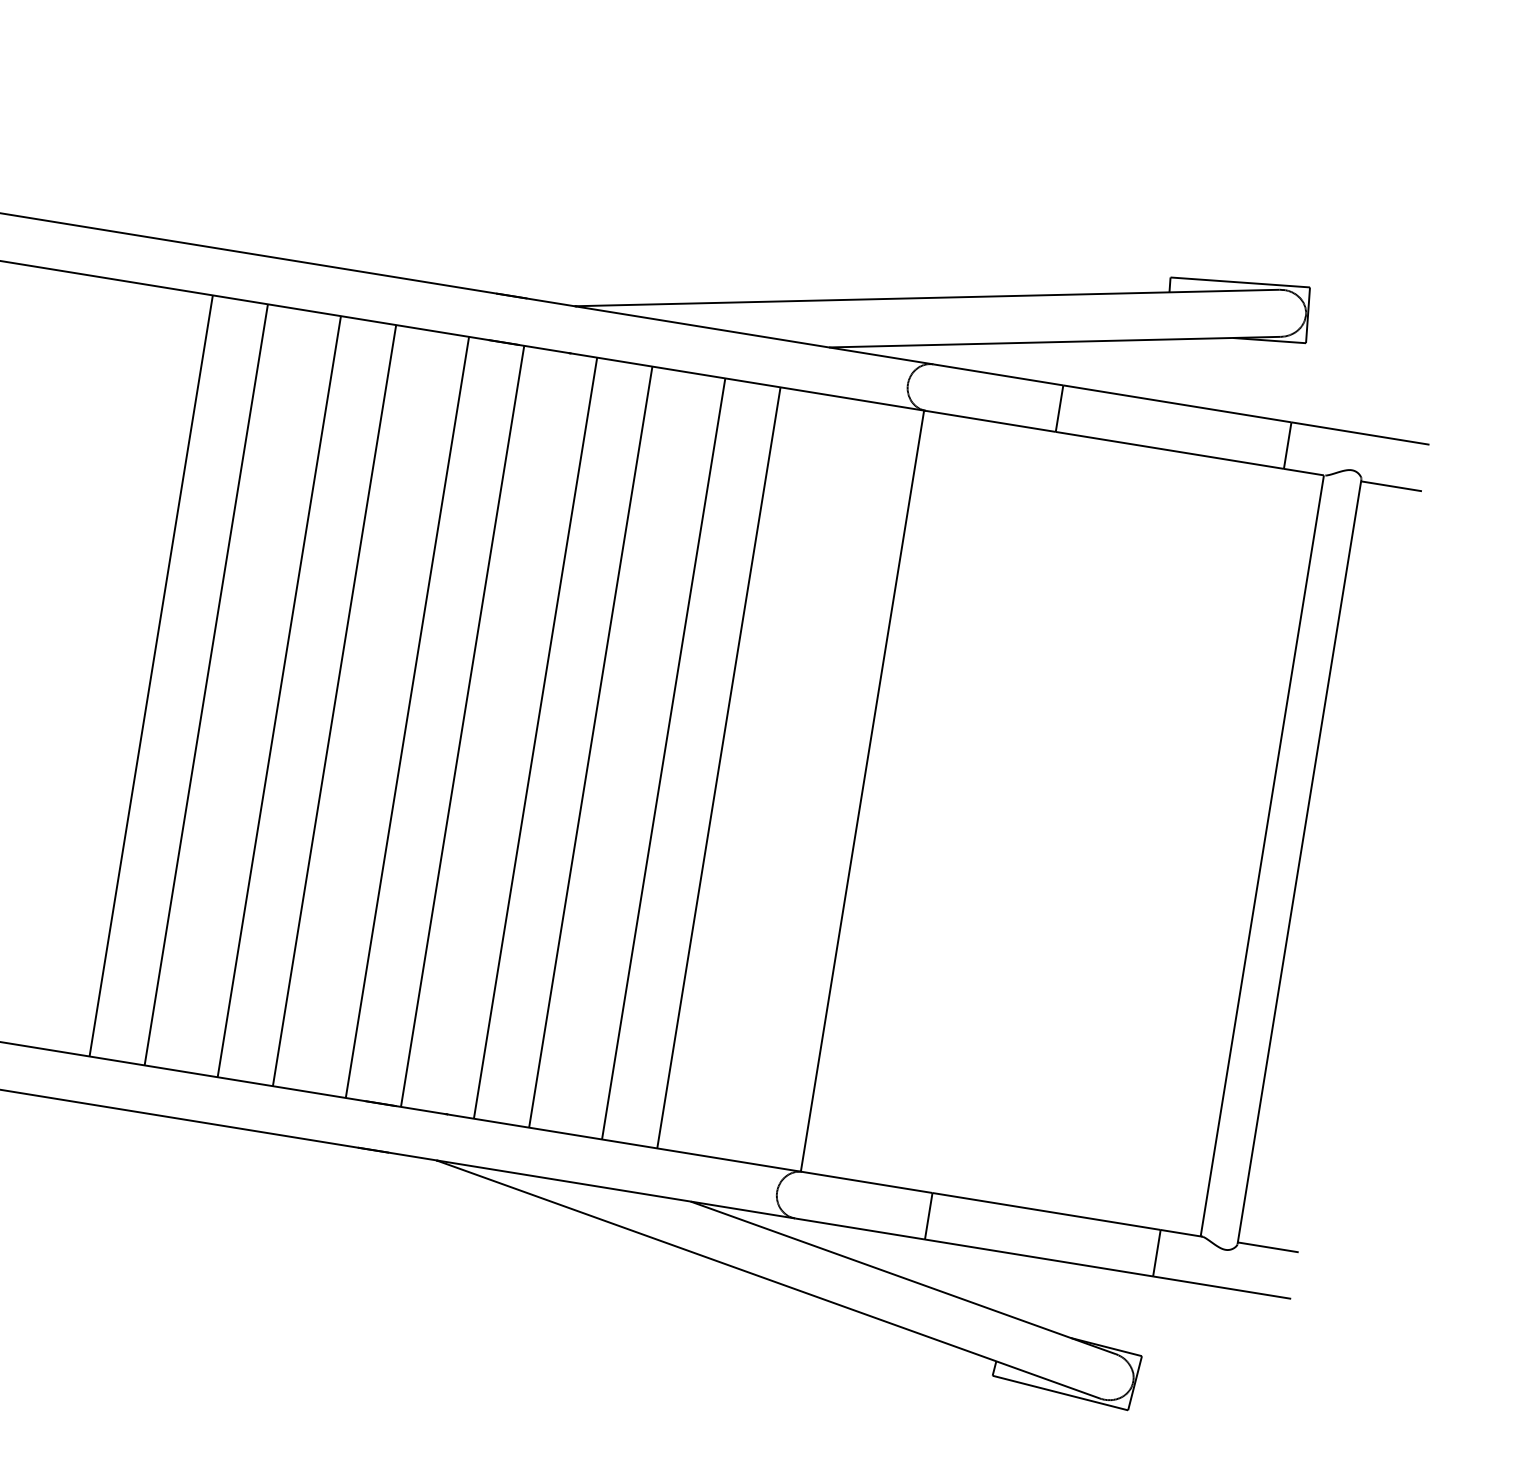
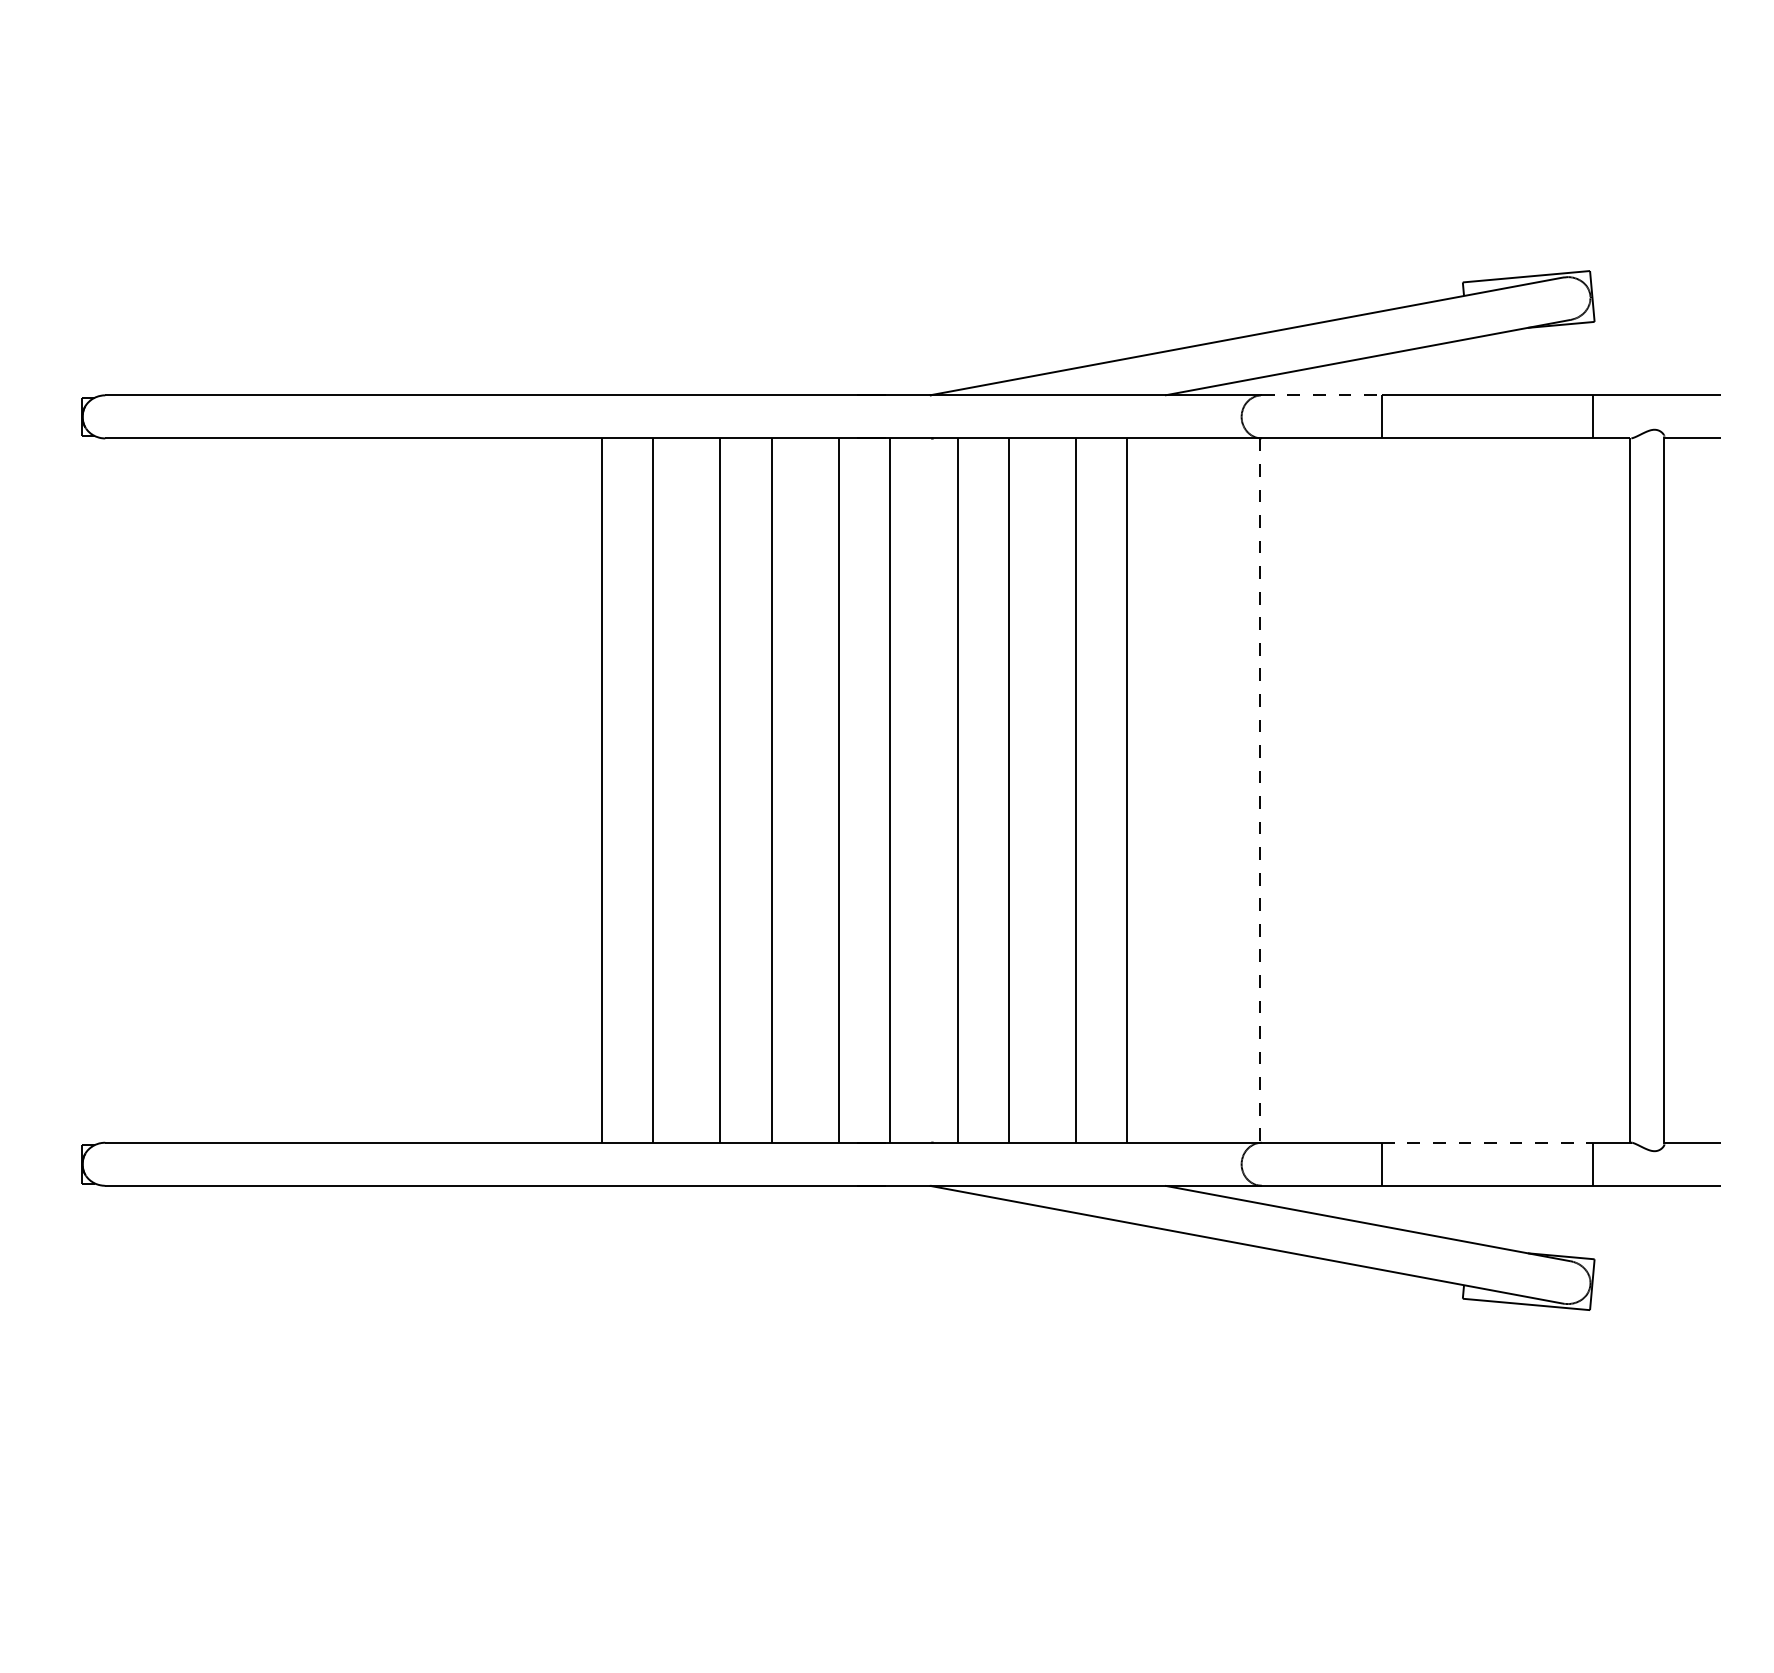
line: (999, 375) -> (1322, 395), solid -> dashed
line: (862, 792) -> (1260, 791), solid -> dashed
line: (1046, 1211) -> (1487, 1142), solid -> dashed

